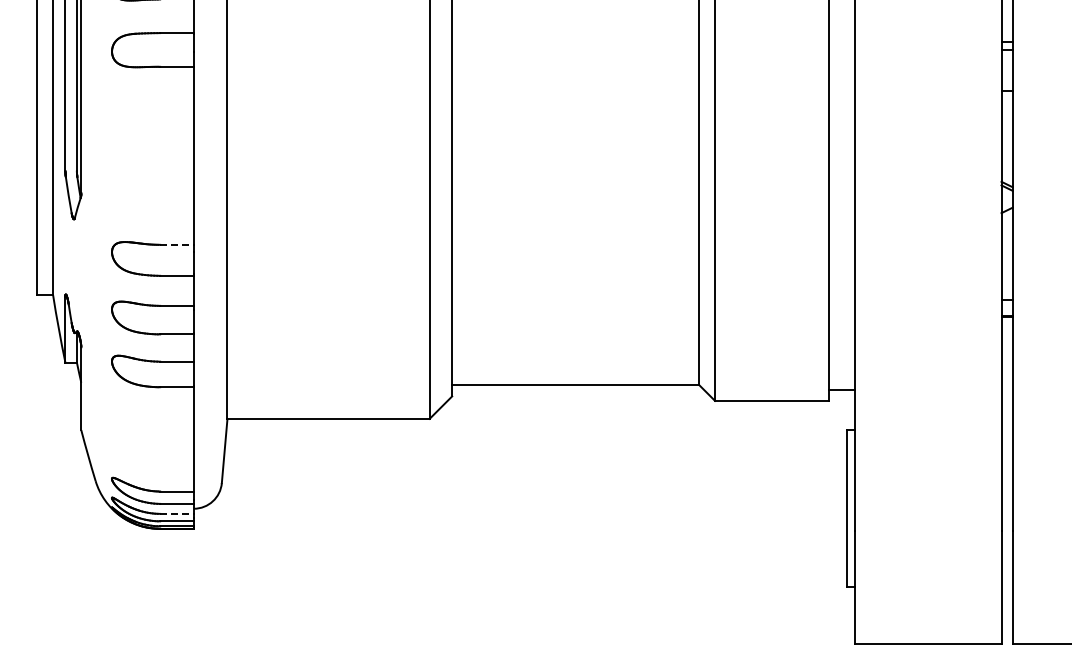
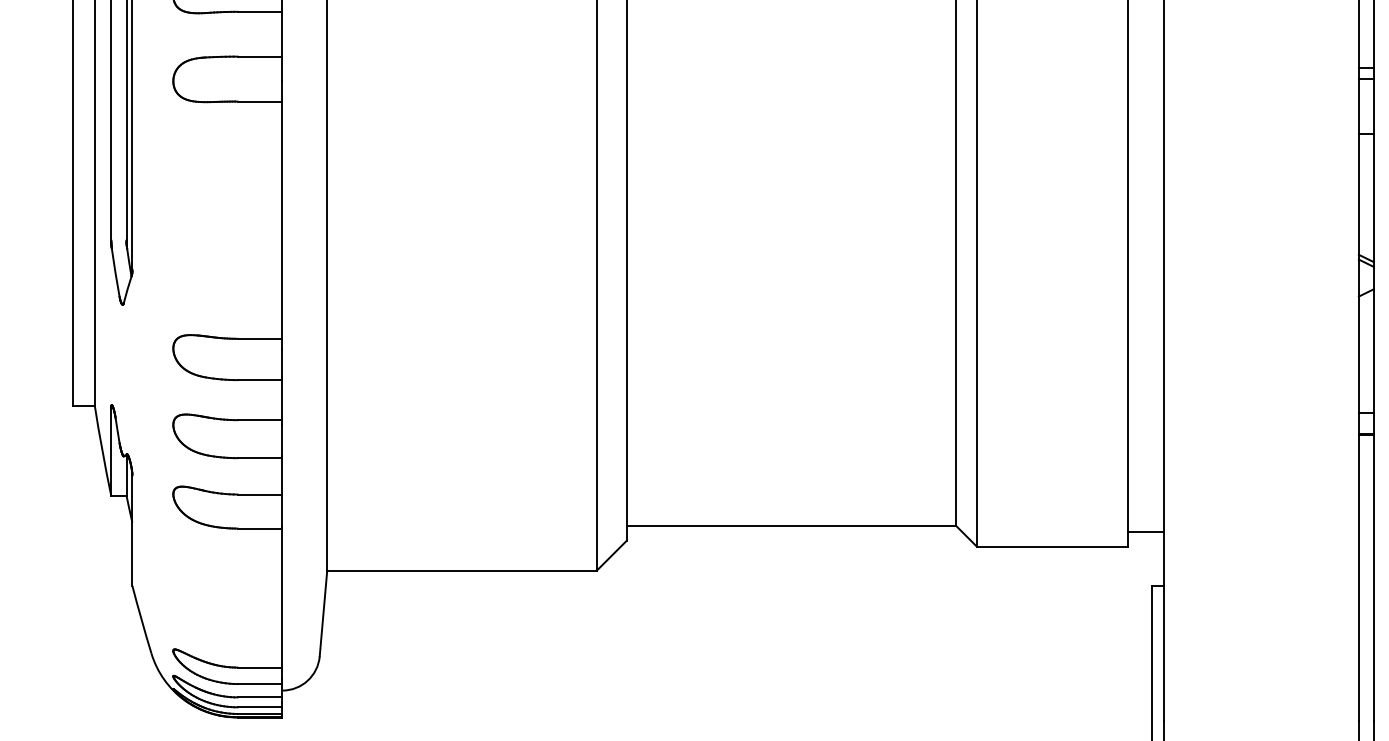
line: (177, 244) -> (260, 338), dashed -> solid
line: (177, 513) -> (260, 696), dashed -> solid

